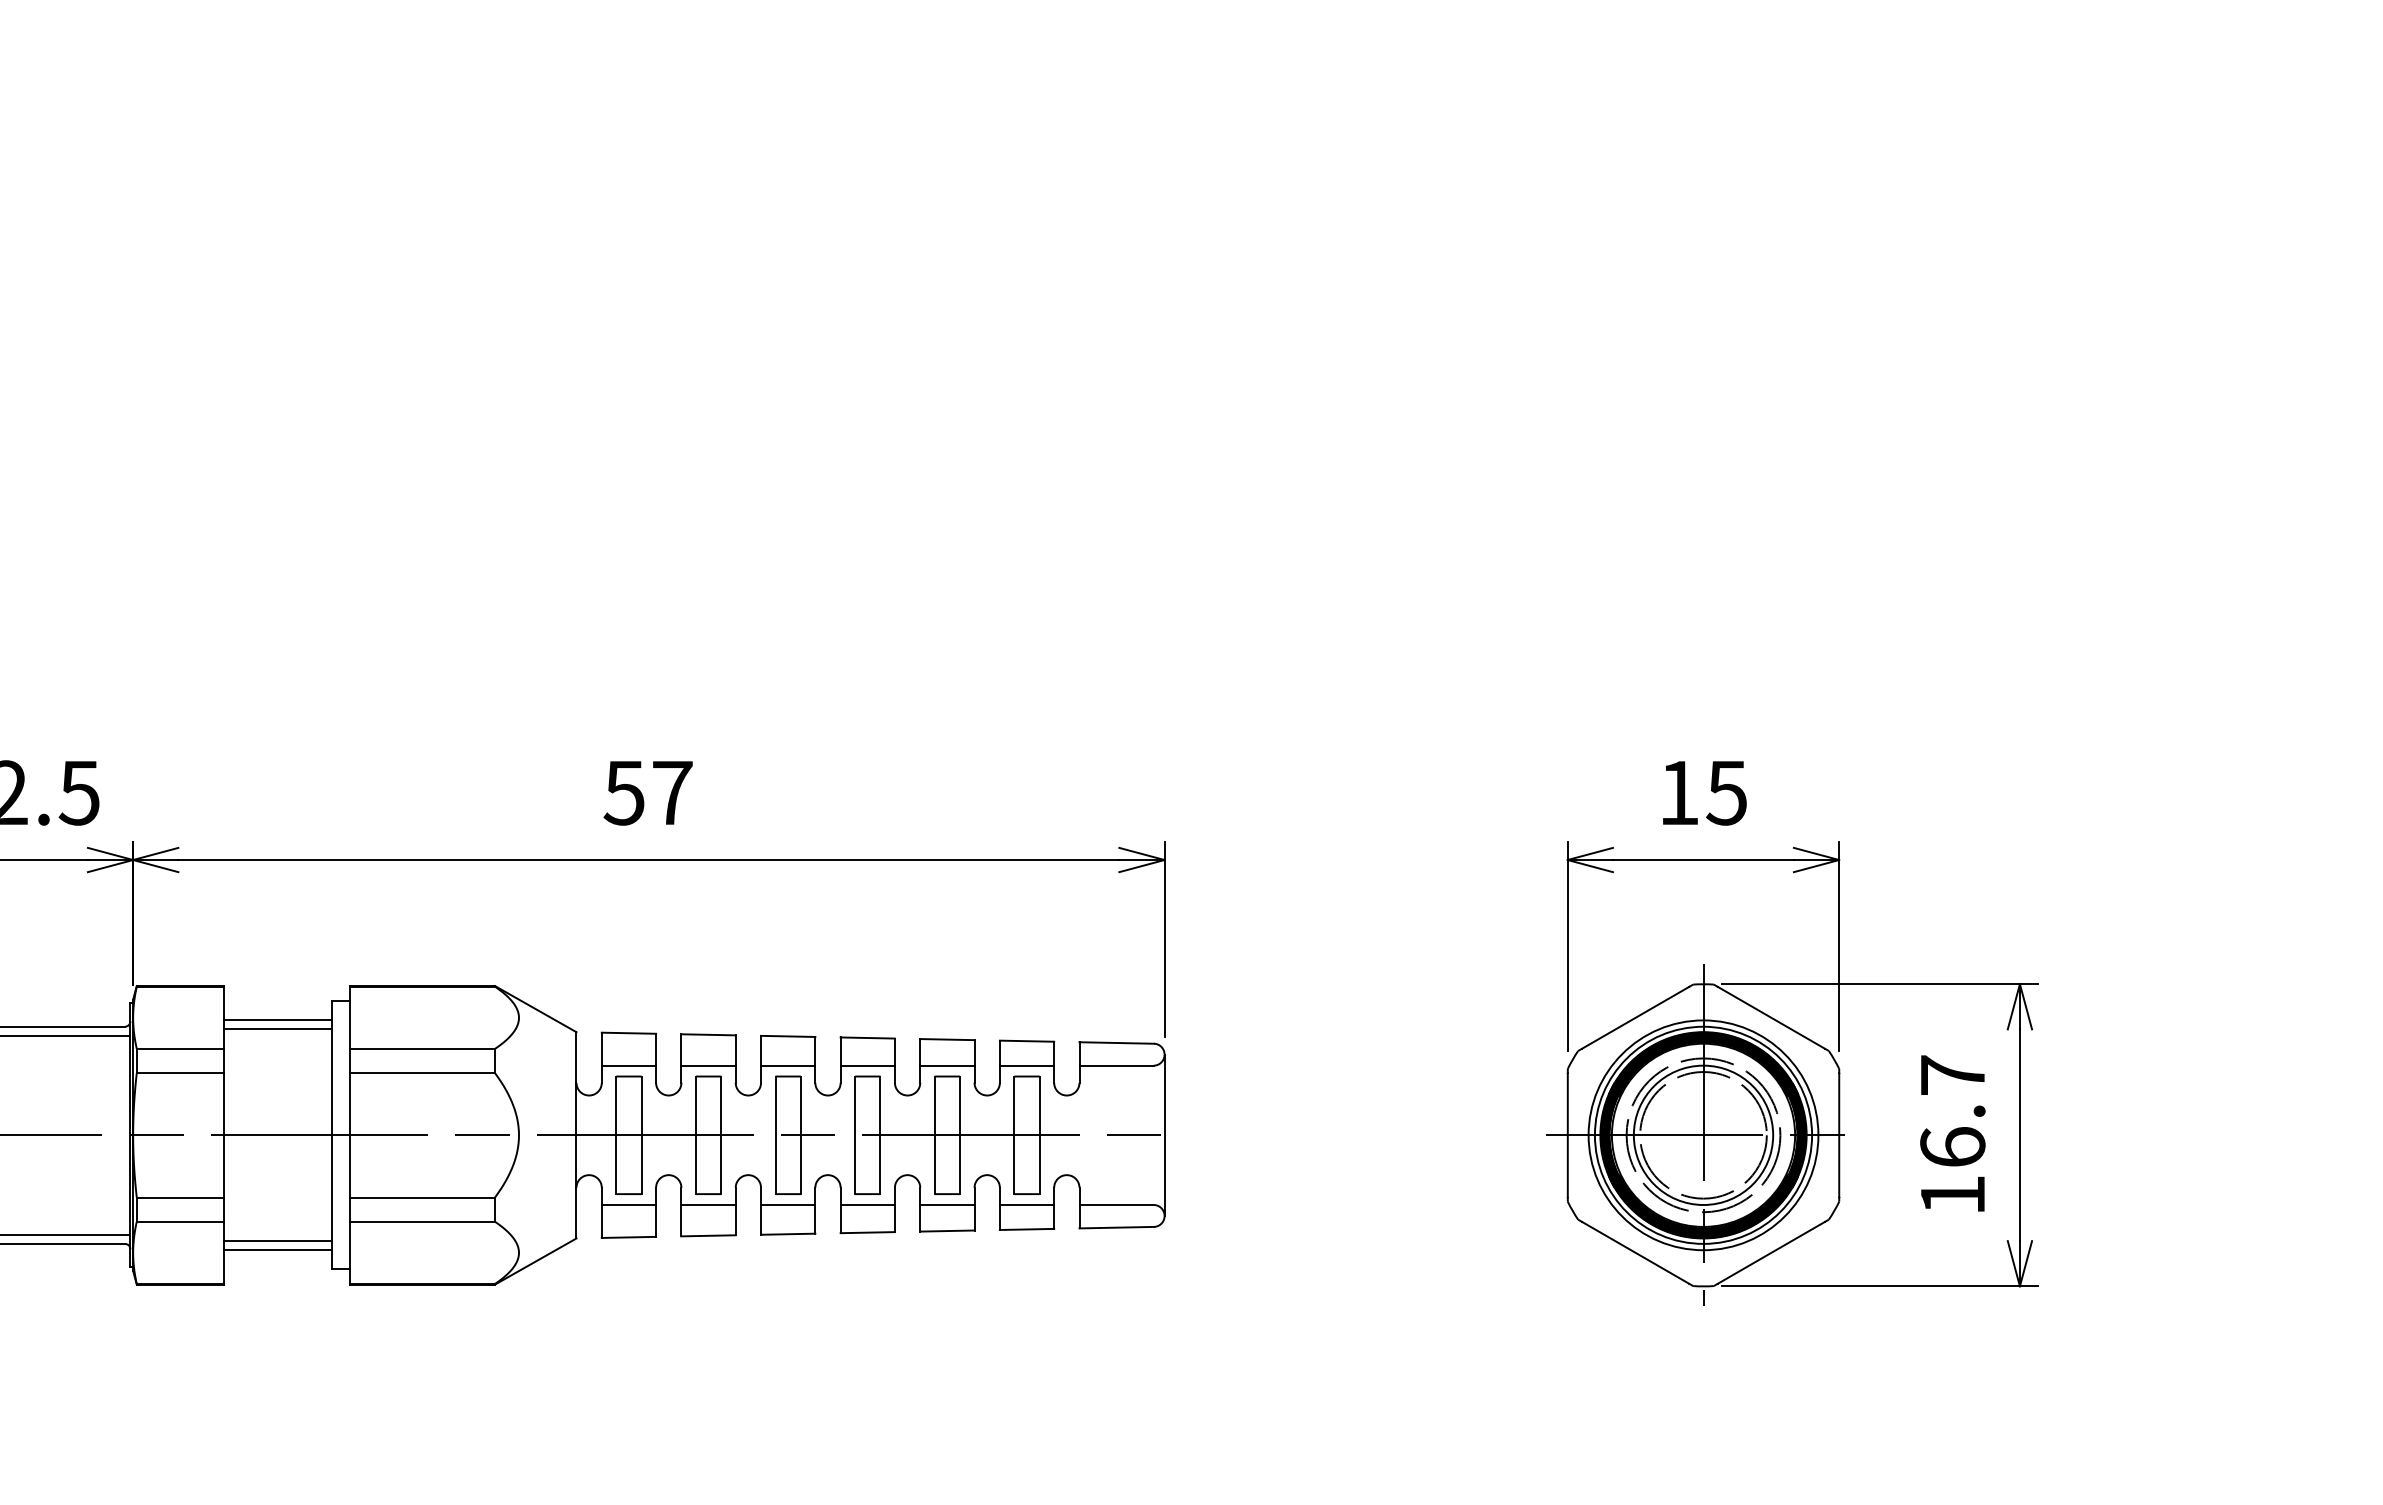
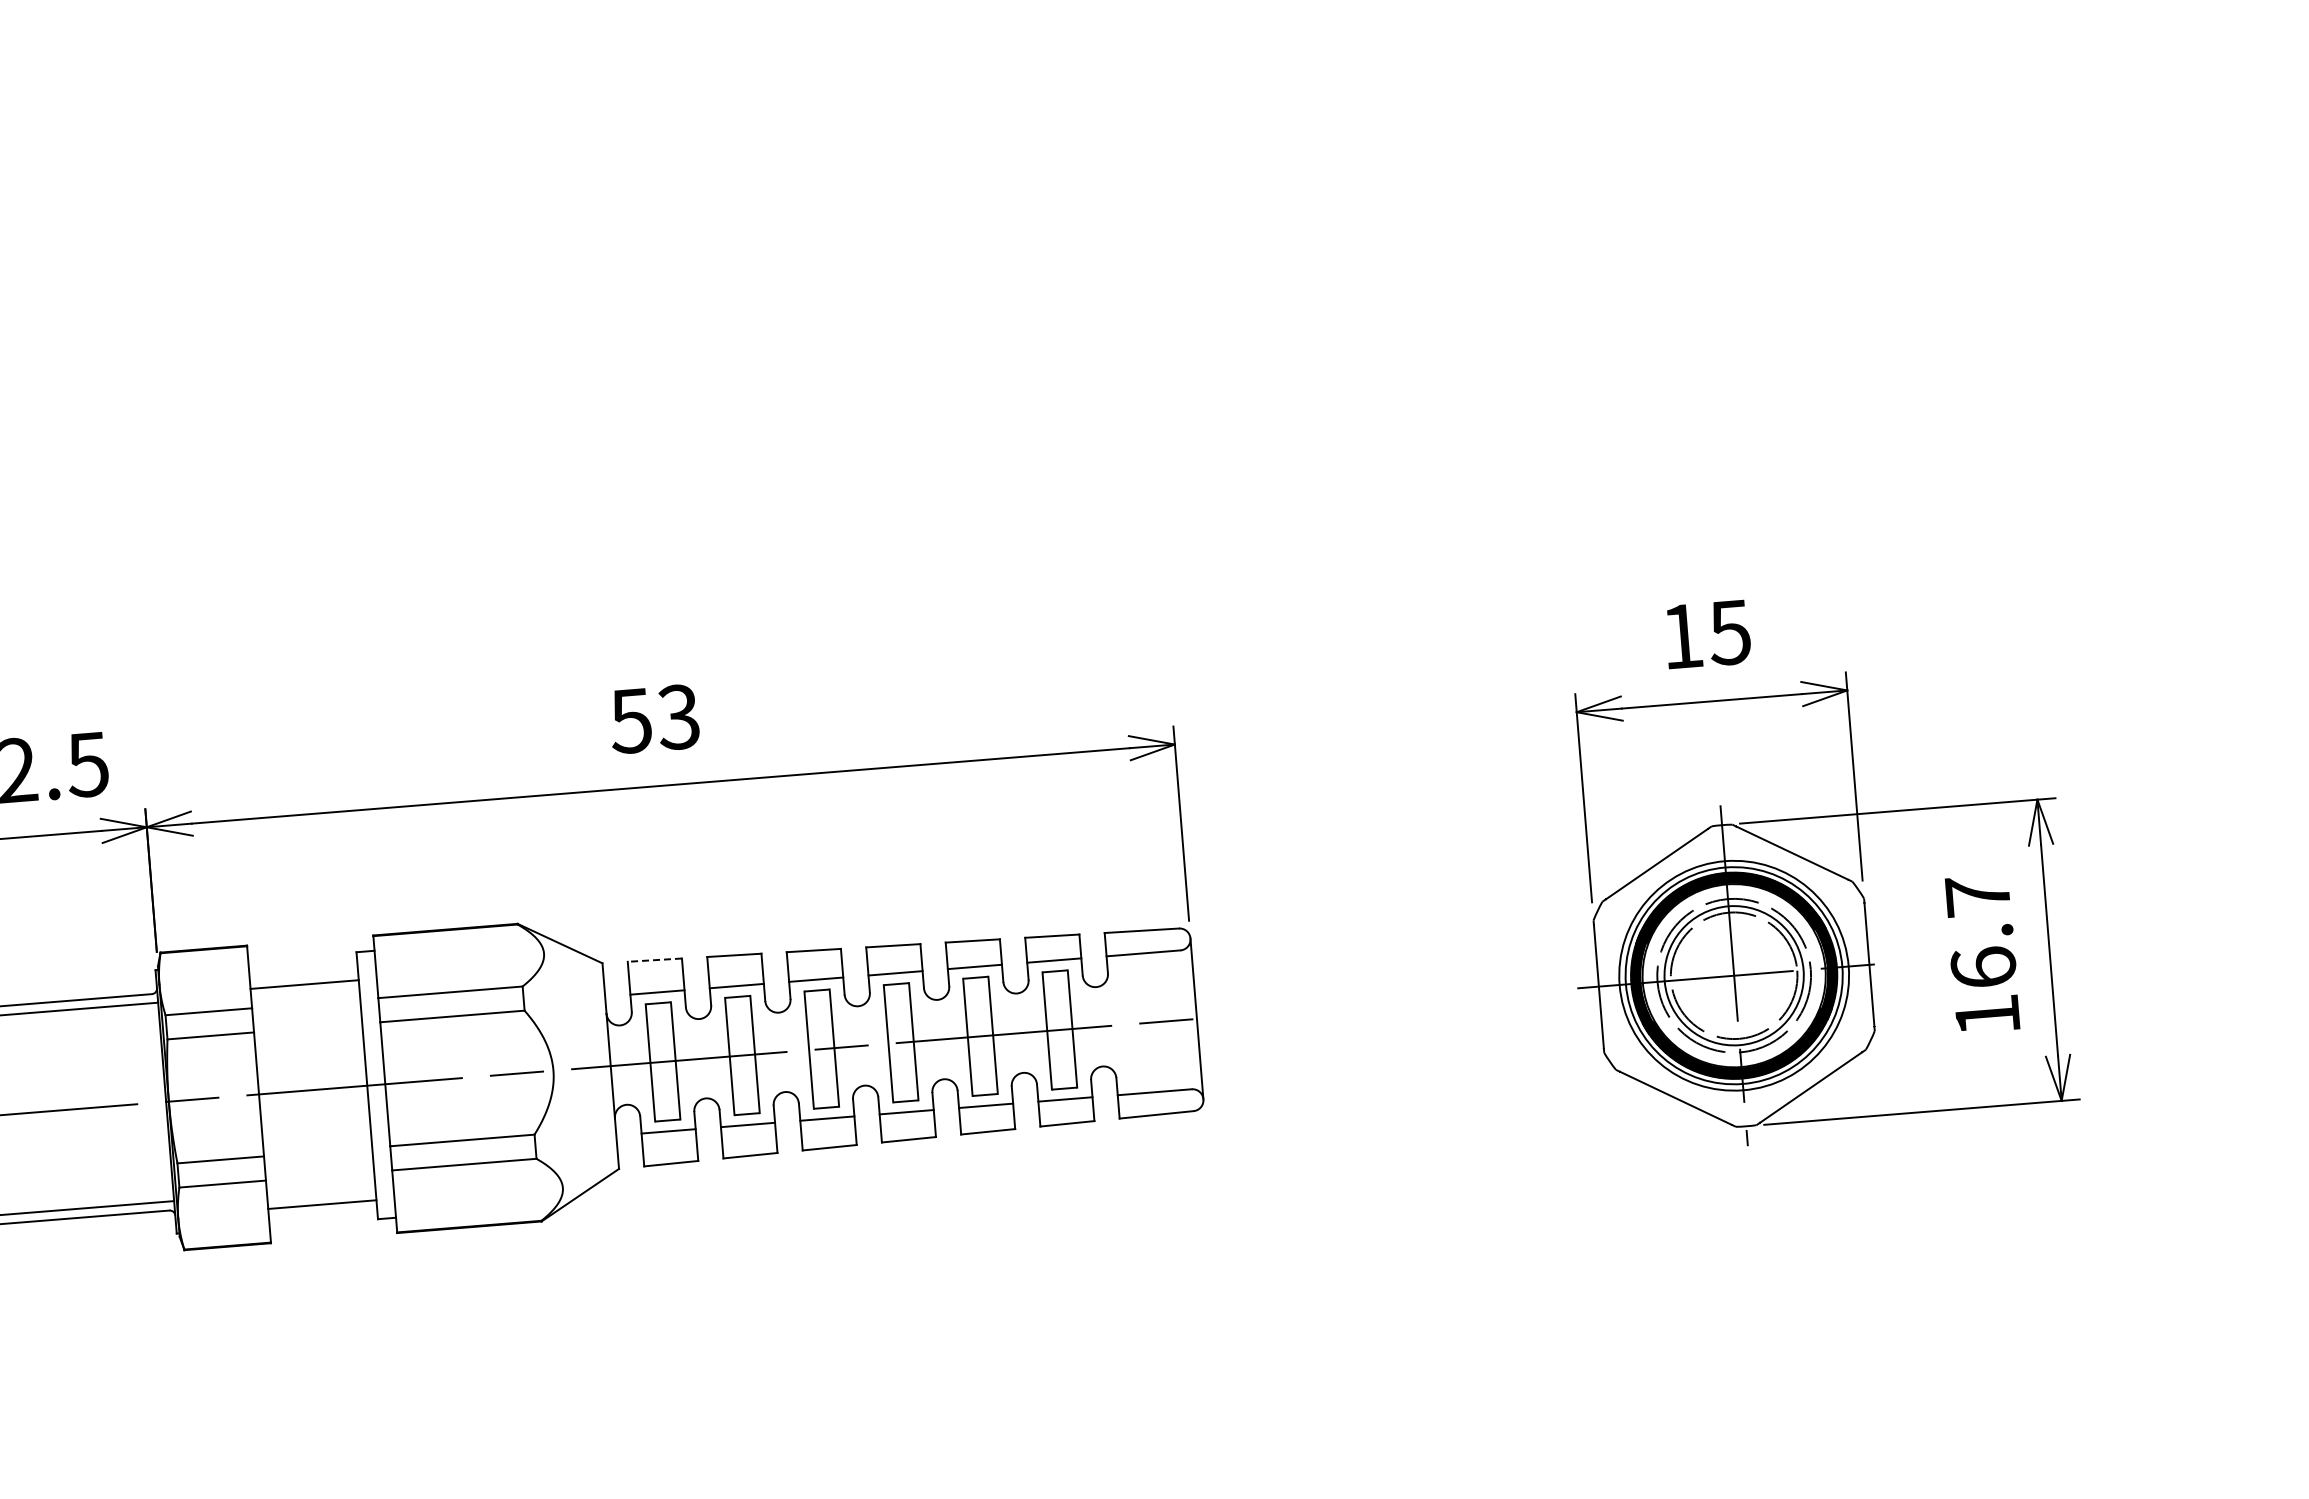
text: (671, 792) -> (677, 716), 57 -> 53
line: (277, 1020) -> (303, 975), removed
line: (628, 1033) -> (654, 960), solid -> dashed
line: (277, 1241) -> (321, 1195), removed

